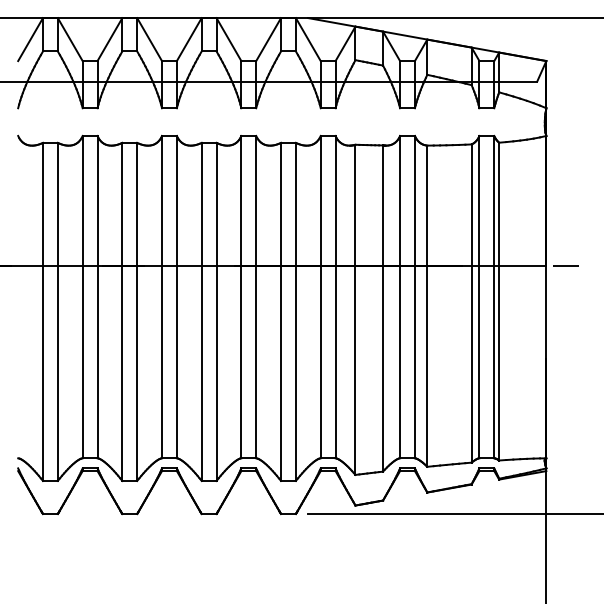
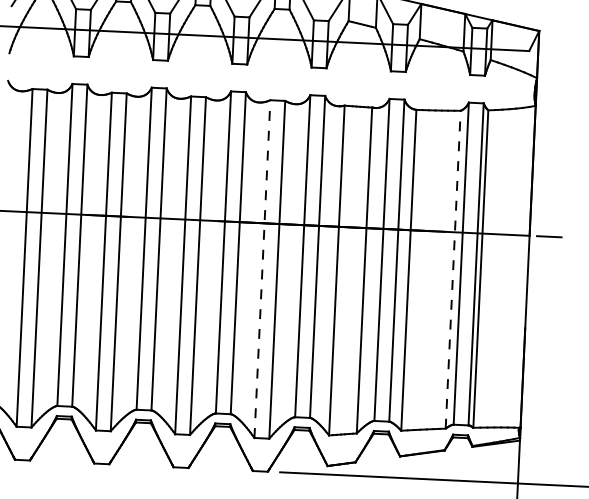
line: (471, 303) -> (453, 269), solid -> dashed
line: (281, 311) -> (262, 268), solid -> dashed

